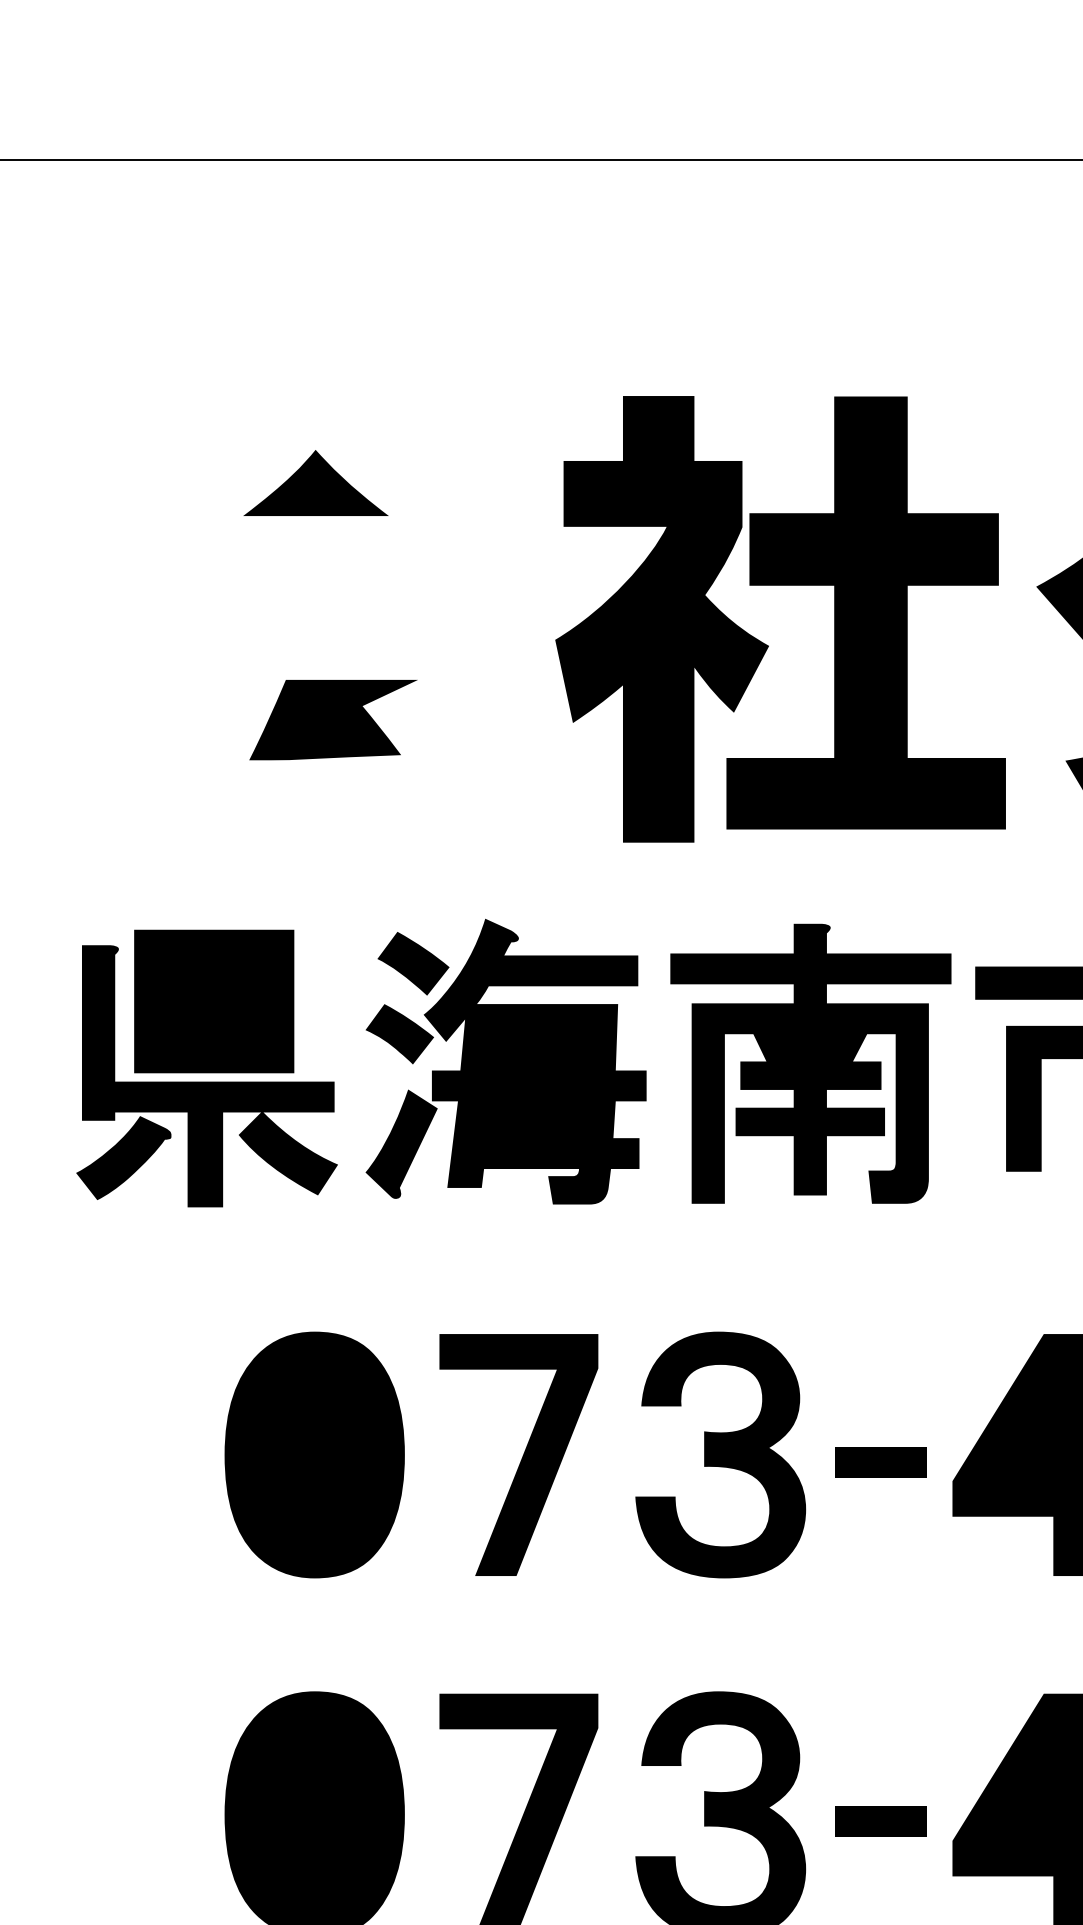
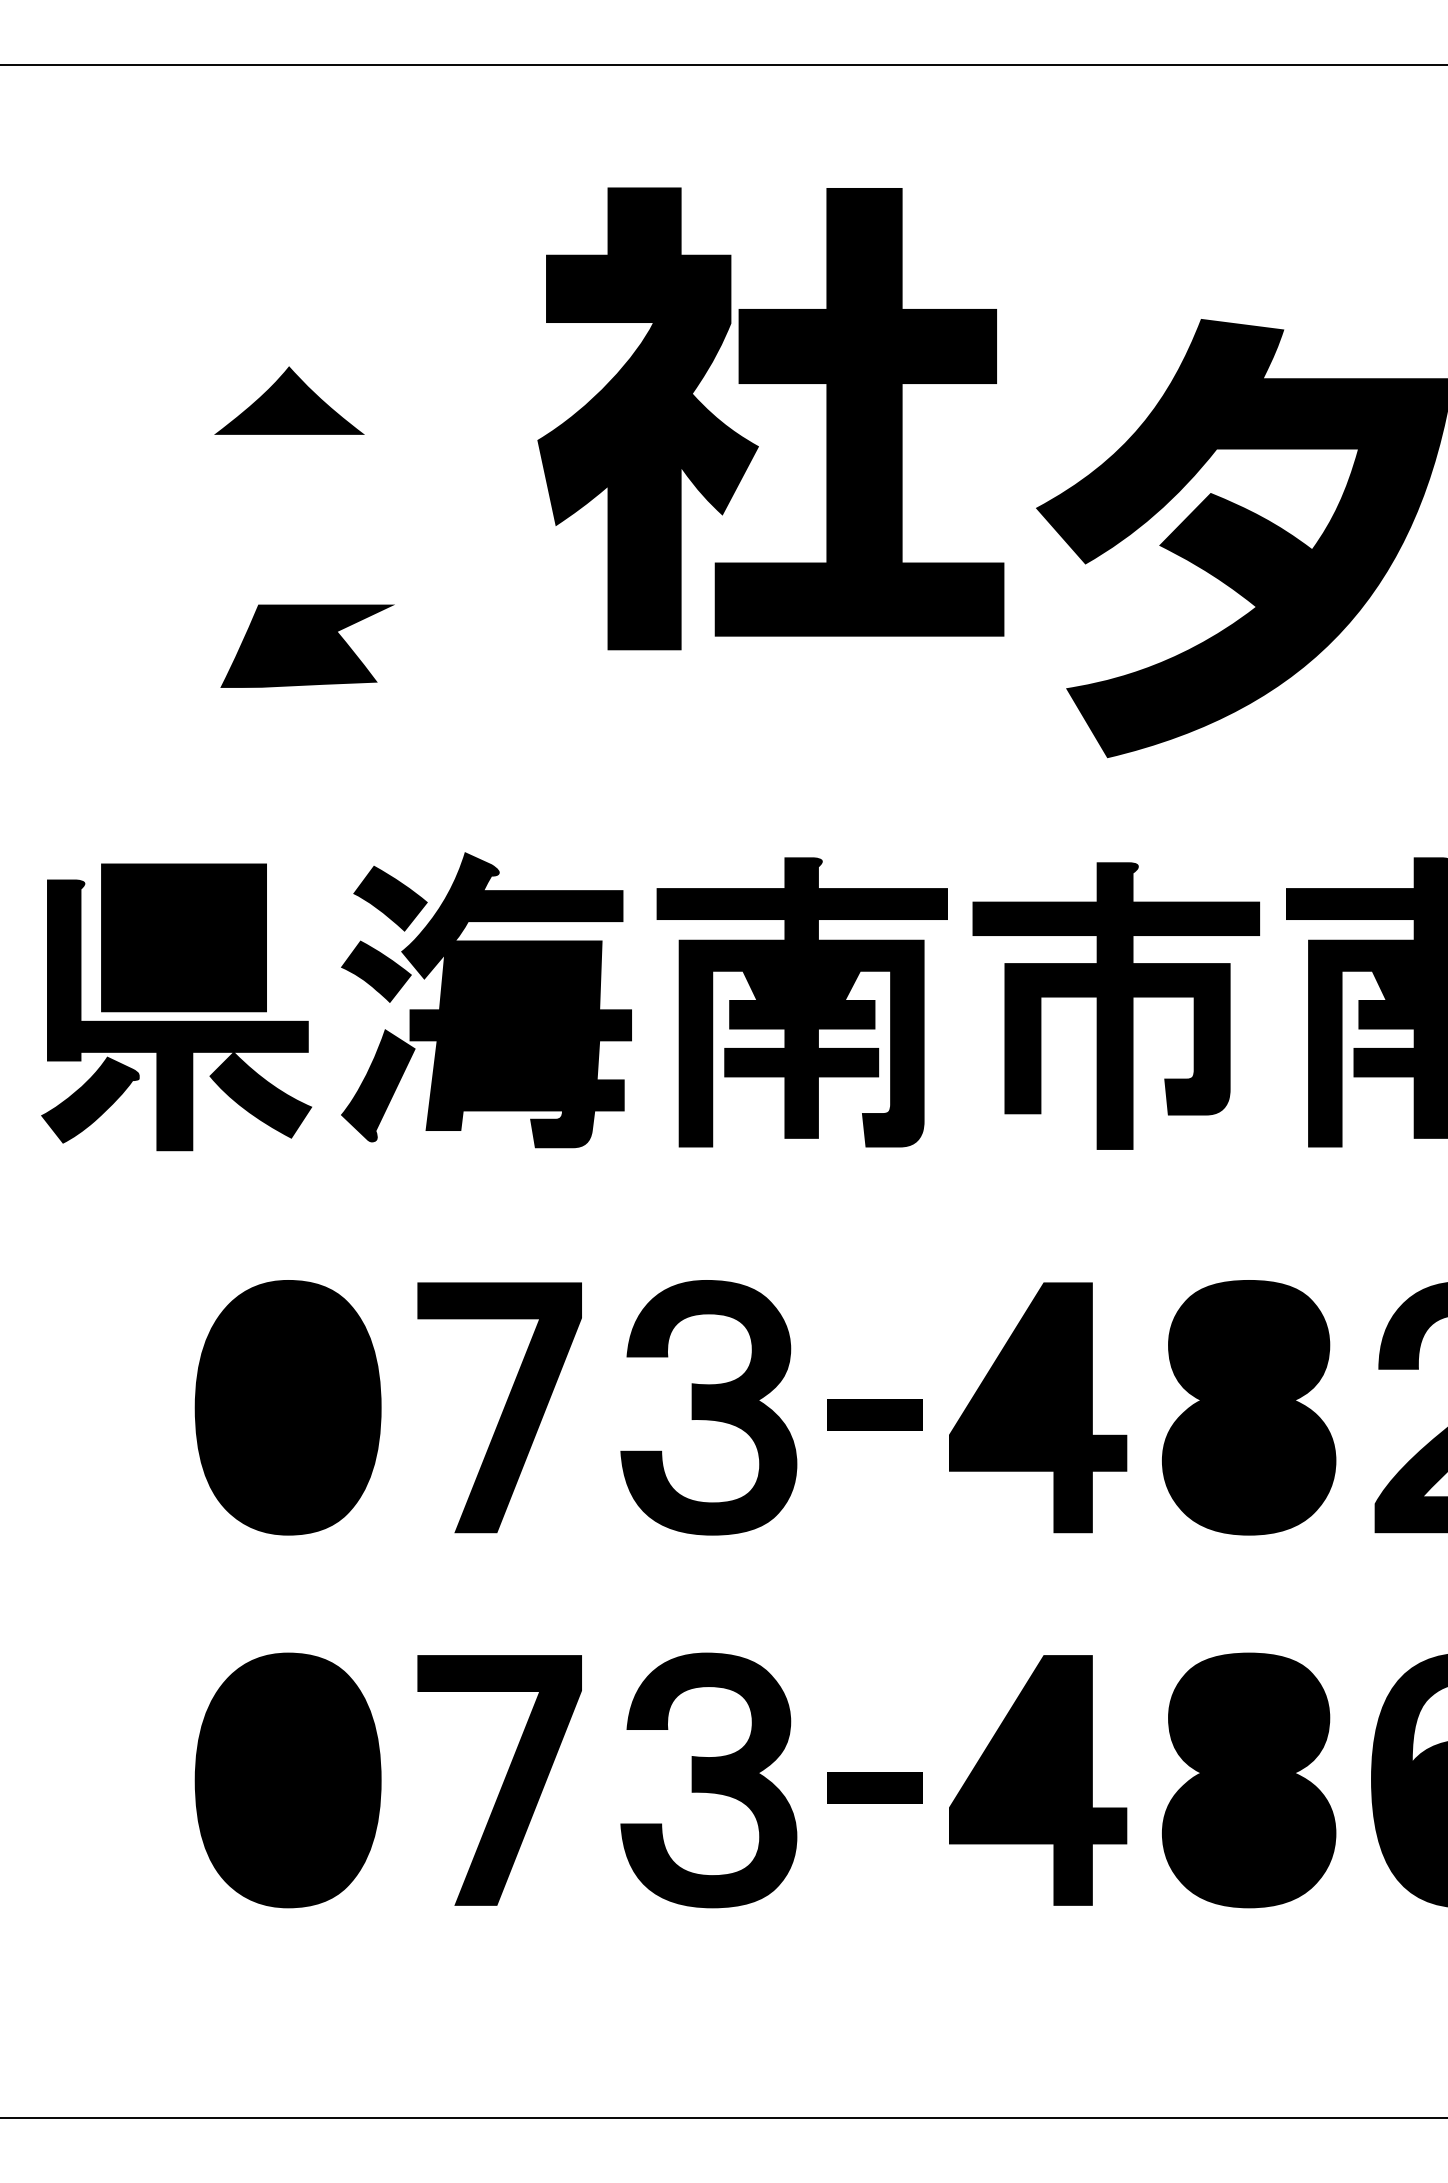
part: (764, 643) -> (754, 443), moved

